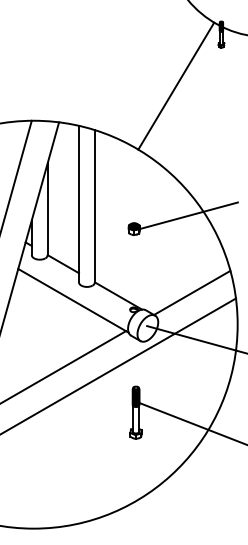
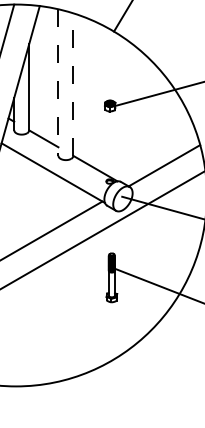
line: (78, 204) -> (57, 82), solid -> dashed
line: (95, 205) -> (73, 83), solid -> dashed

